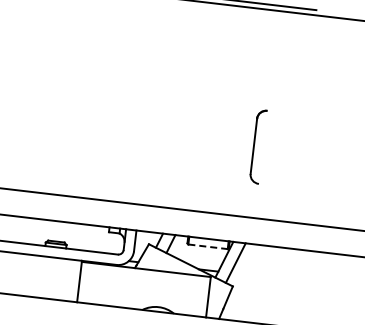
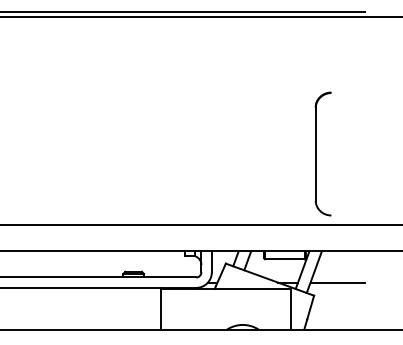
part: (257, 146) -> (322, 153), size x1.67
line: (207, 247) -> (284, 259), dashed -> solid
line: (257, 276) -> (337, 282), added

